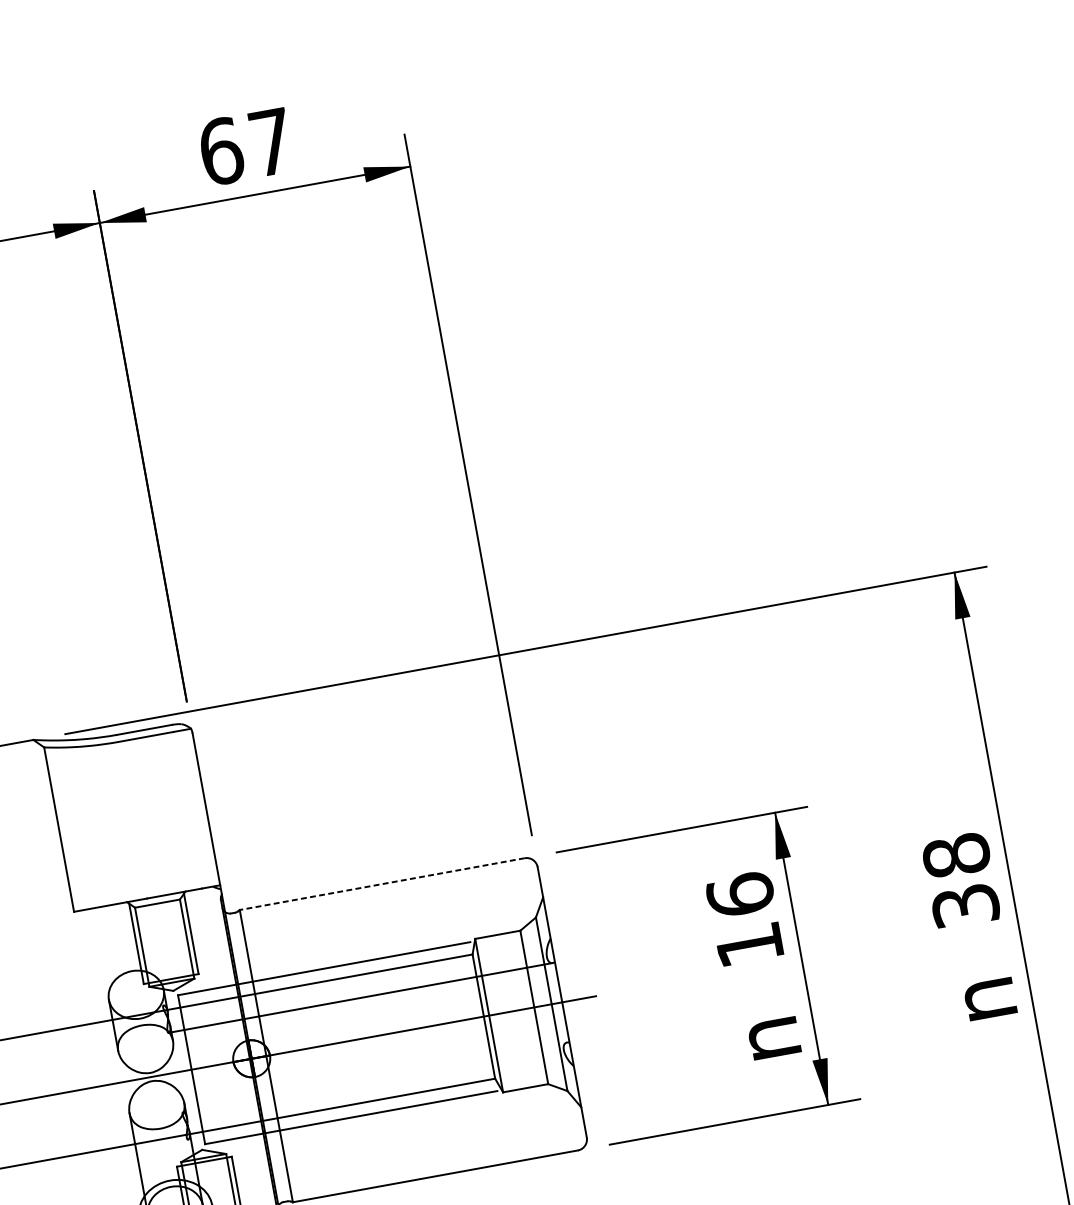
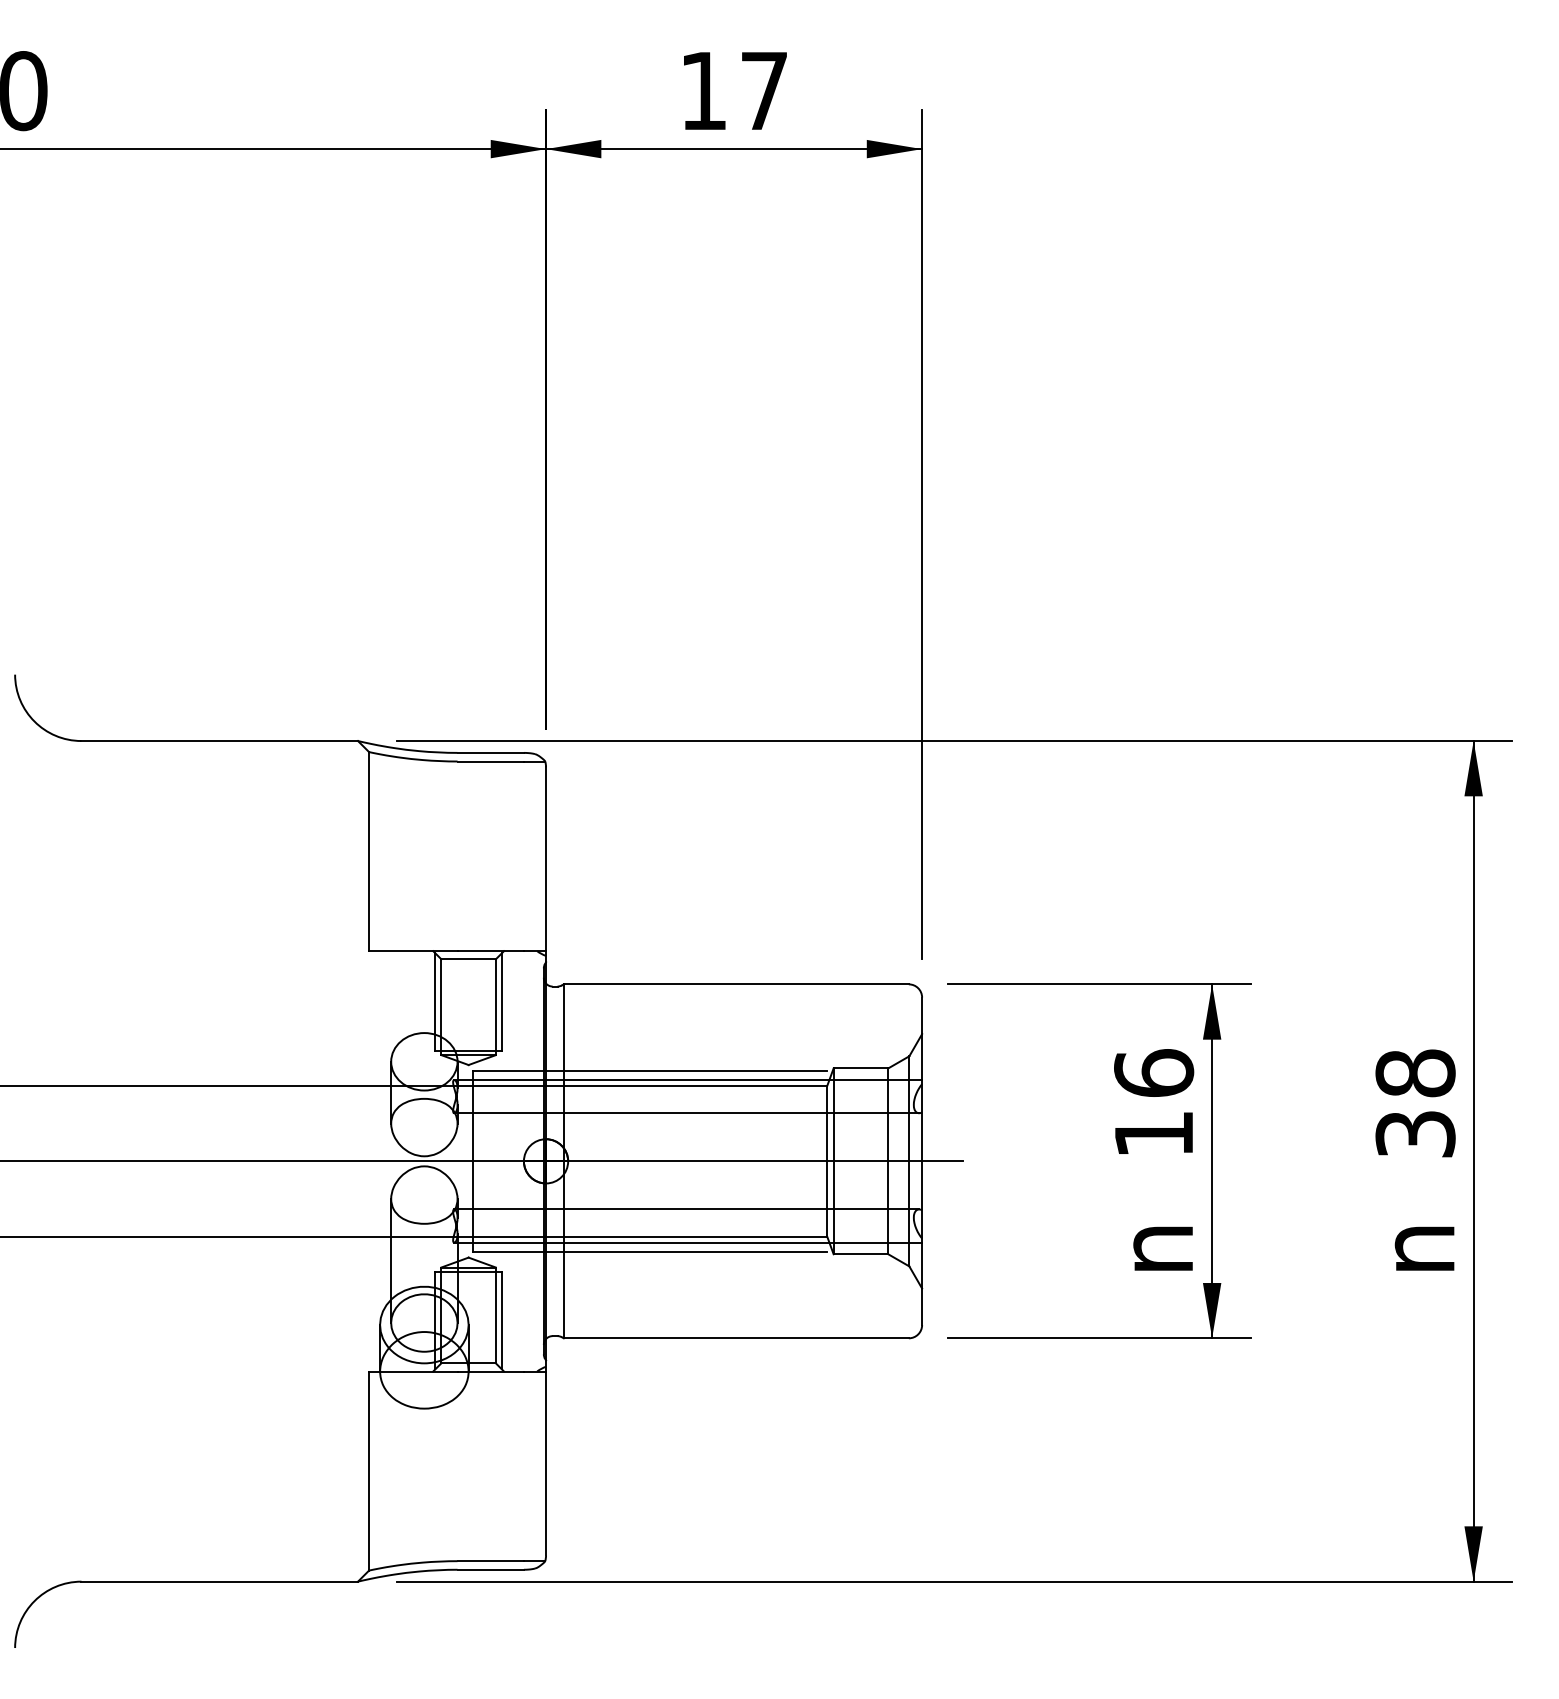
text: (222, 151) -> (704, 91), 67 -> 17
line: (382, 884) -> (736, 984), dashed -> solid
line: (357, 970) -> (688, 1080), added
line: (374, 1077) -> (686, 1209), added
line: (381, 1104) -> (688, 1242), added

